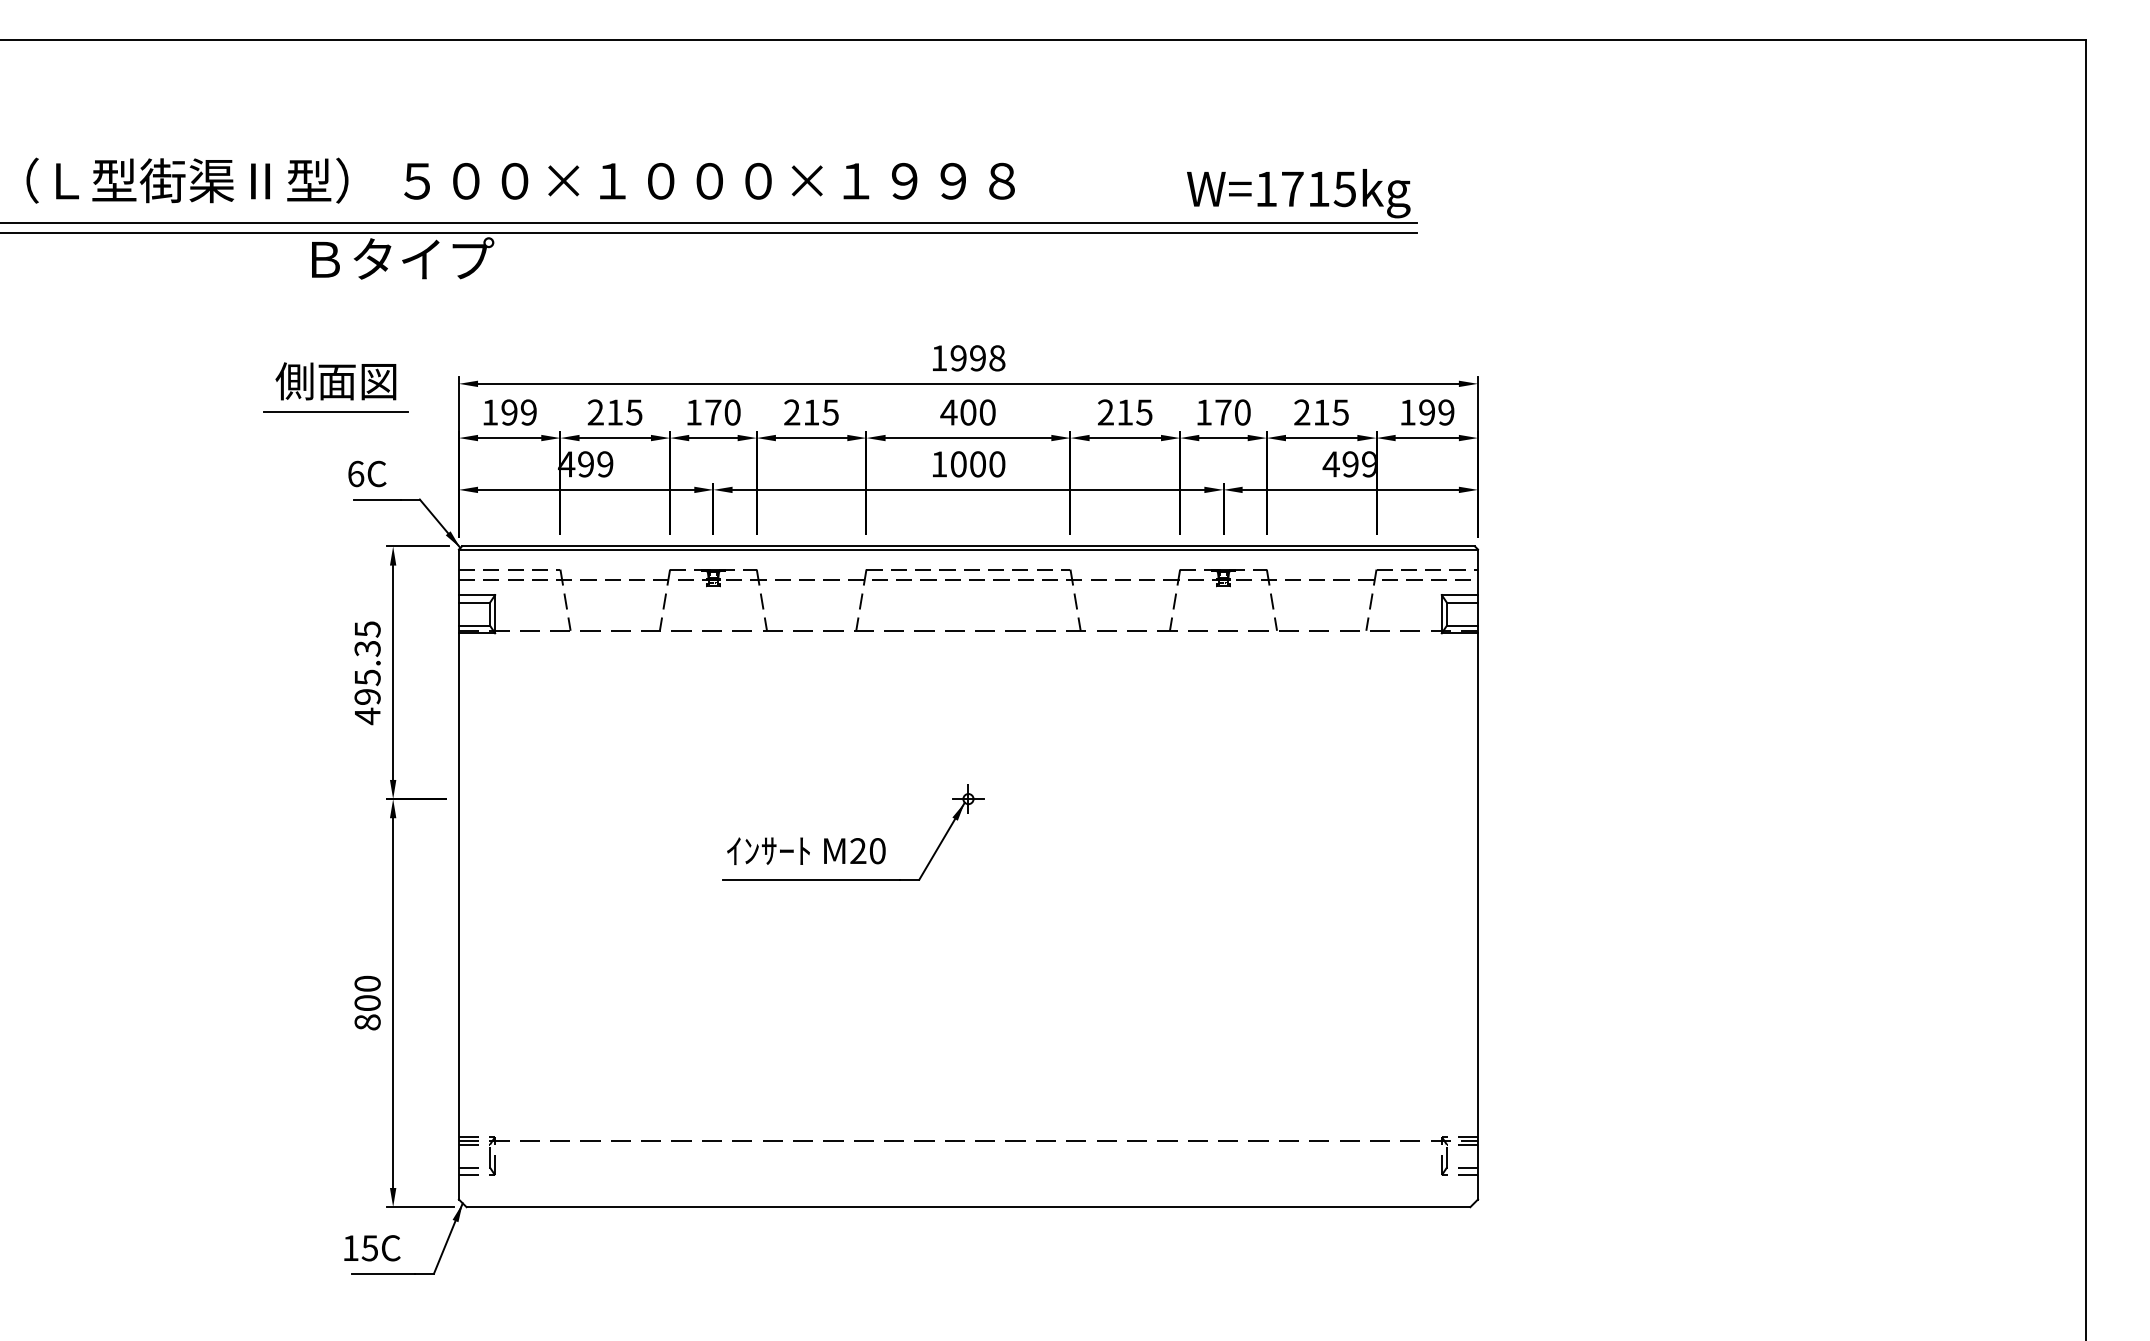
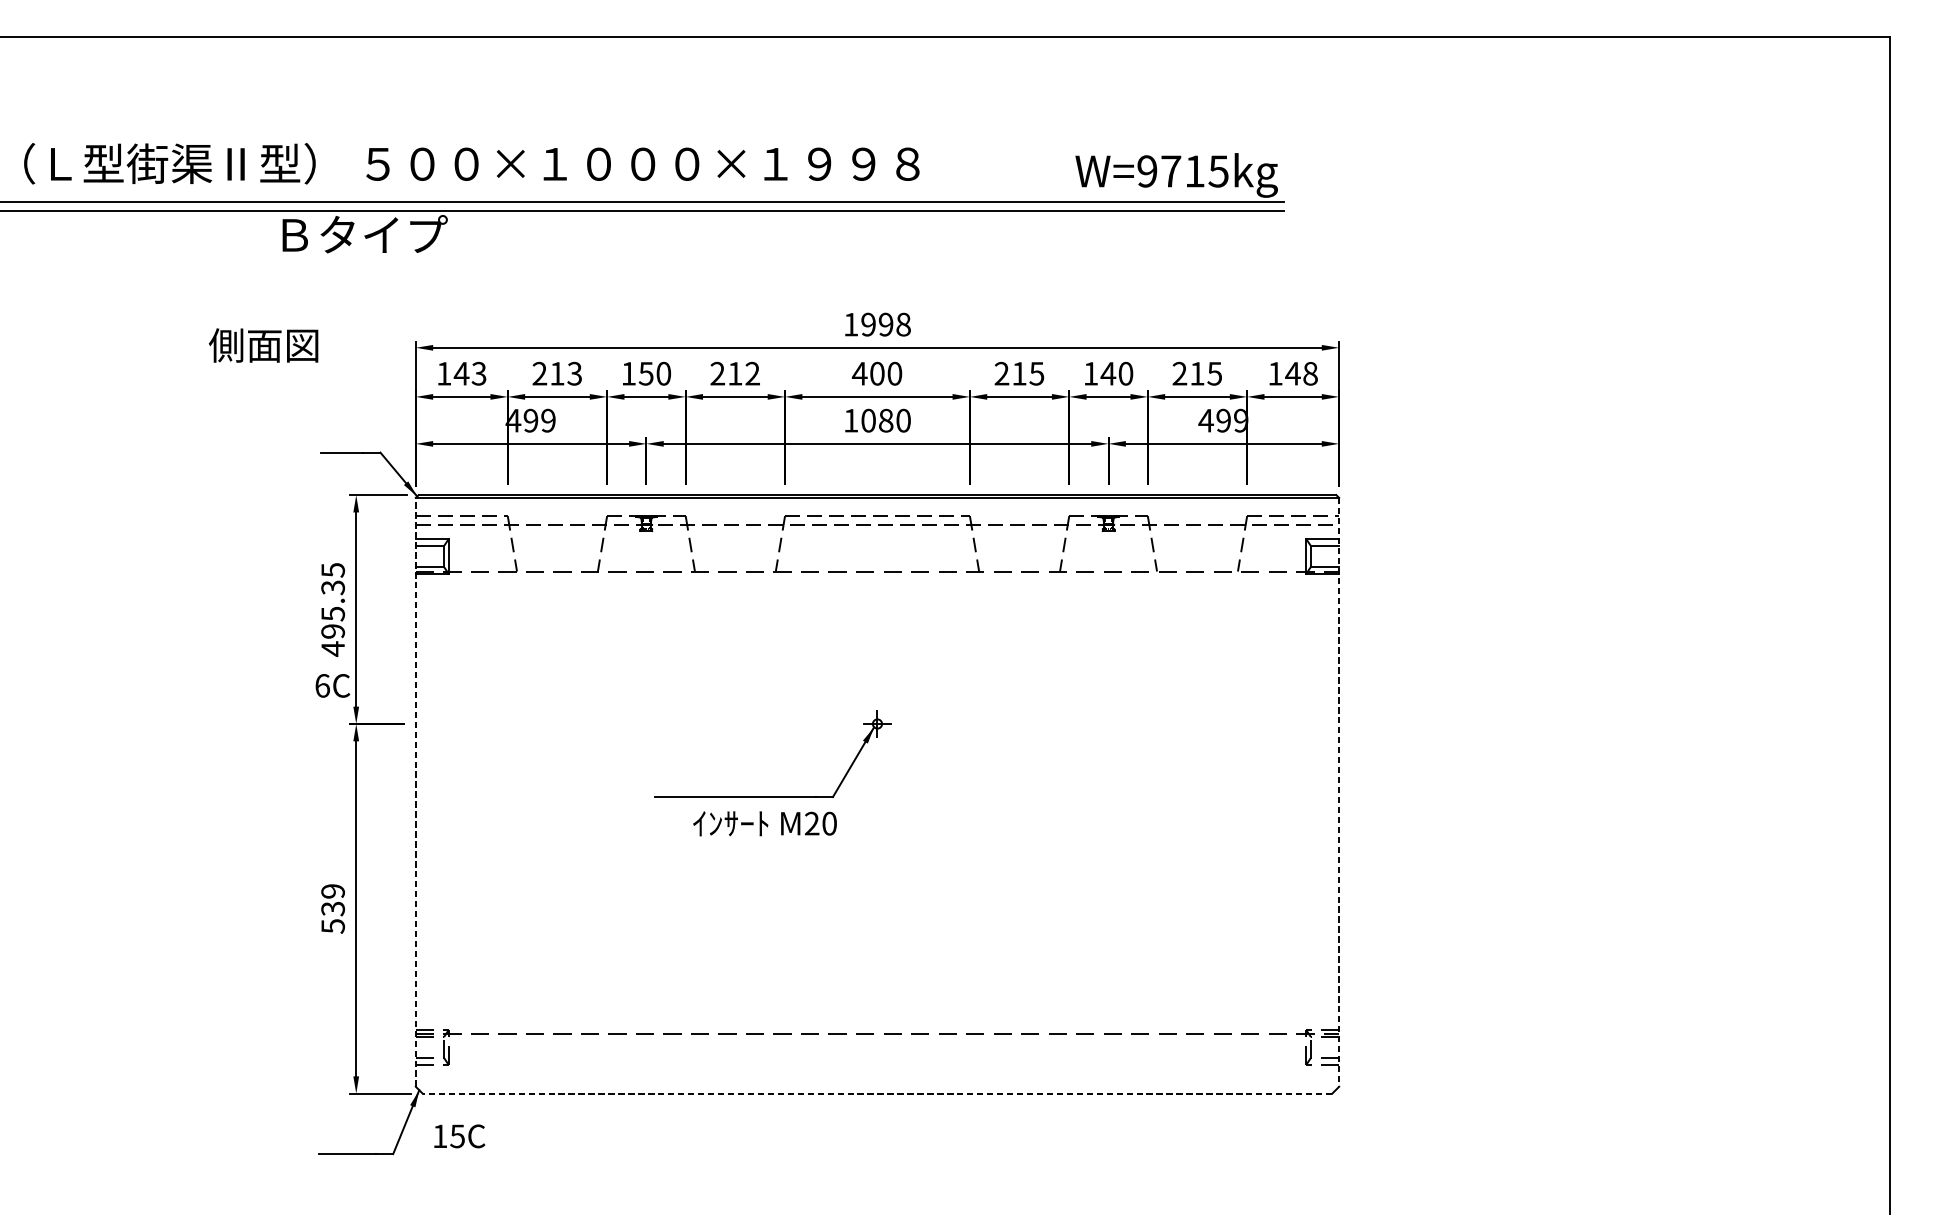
text: (1266, 189) -> (1147, 171), W=1715kg -> W=9715kg
text: (335, 381) -> (263, 345), moved
line: (335, 411) -> (304, 372), removed
text: (518, 412) -> (469, 373), 199 -> 143
text: (634, 412) -> (574, 373), 215 -> 213
text: (713, 412) -> (646, 373), 170 -> 150
text: (830, 412) -> (752, 373), 215 -> 212
text: (1222, 412) -> (1107, 373), 170 -> 140
text: (1436, 412) -> (1301, 373), 199 -> 148
text: (978, 464) -> (886, 420), 1000 -> 1080
text: (367, 473) -> (333, 685), moved
text: (806, 850) -> (765, 823), moved
line: (458, 874) -> (415, 792), solid -> dashed
line: (1478, 874) -> (1339, 792), solid -> dashed
text: (367, 1002) -> (333, 908), 800 -> 539
line: (968, 1207) -> (877, 1094), solid -> dashed
text: (372, 1248) -> (459, 1136), moved

